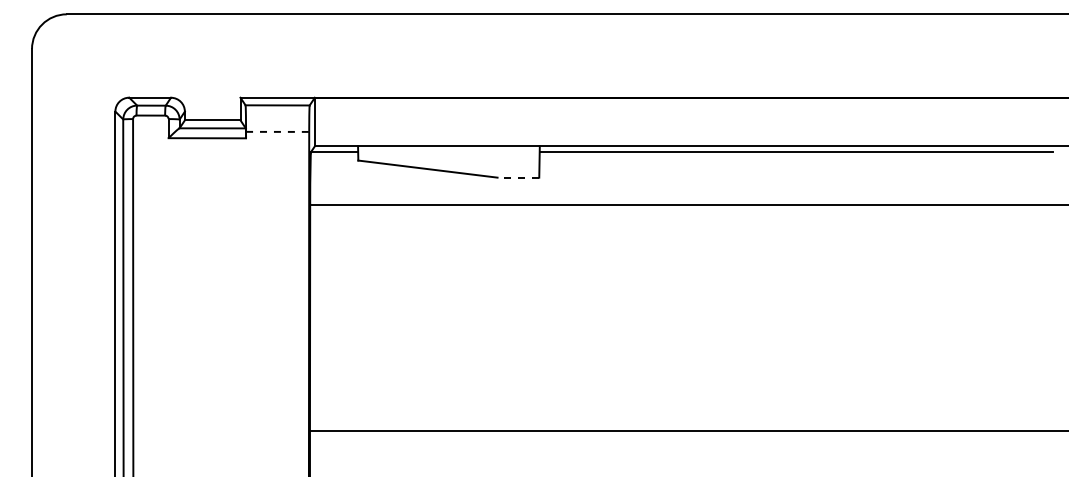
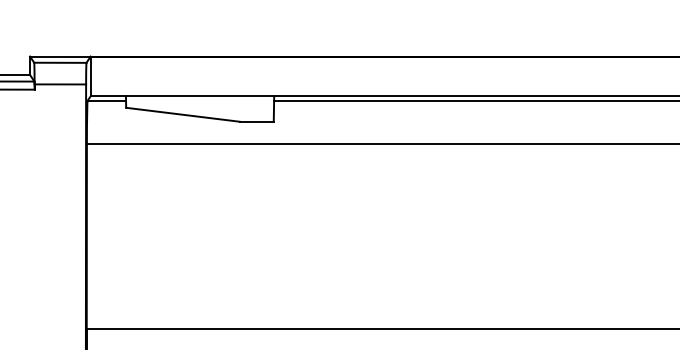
line: (277, 131) -> (60, 84), dashed -> solid
line: (518, 177) -> (256, 121), dashed -> solid

